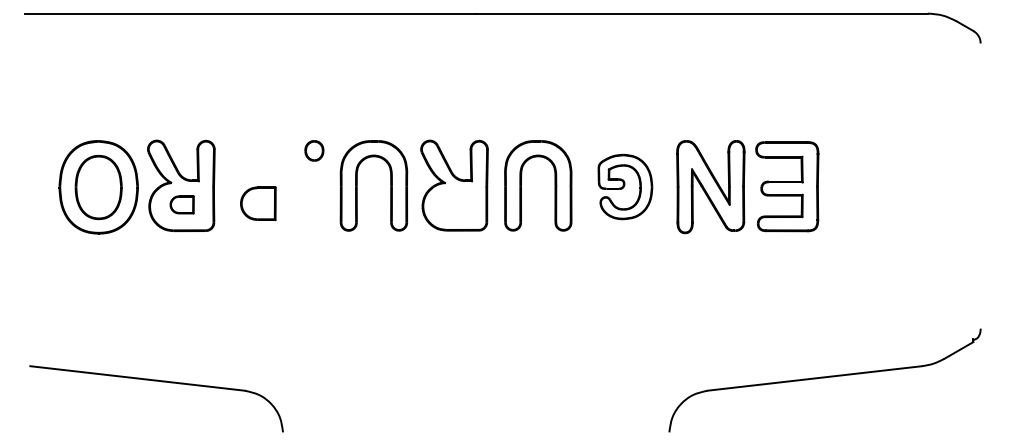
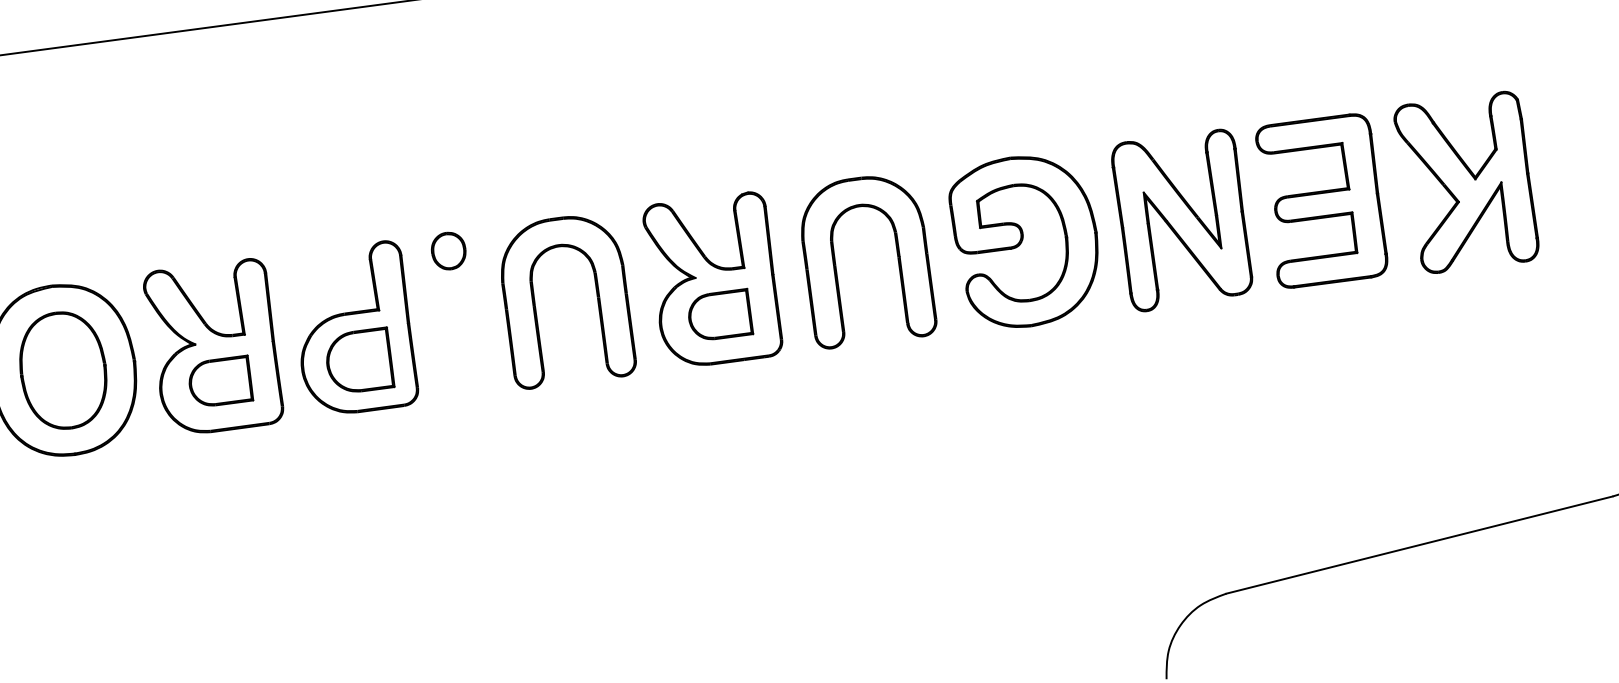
part: (257, 185) -> (353, 328), added
part: (625, 186) -> (1026, 240), size x1.43
part: (866, 187) -> (1467, 183), added
part: (181, 204) -> (218, 381), size x1.43
part: (455, 204) -> (719, 314), added

